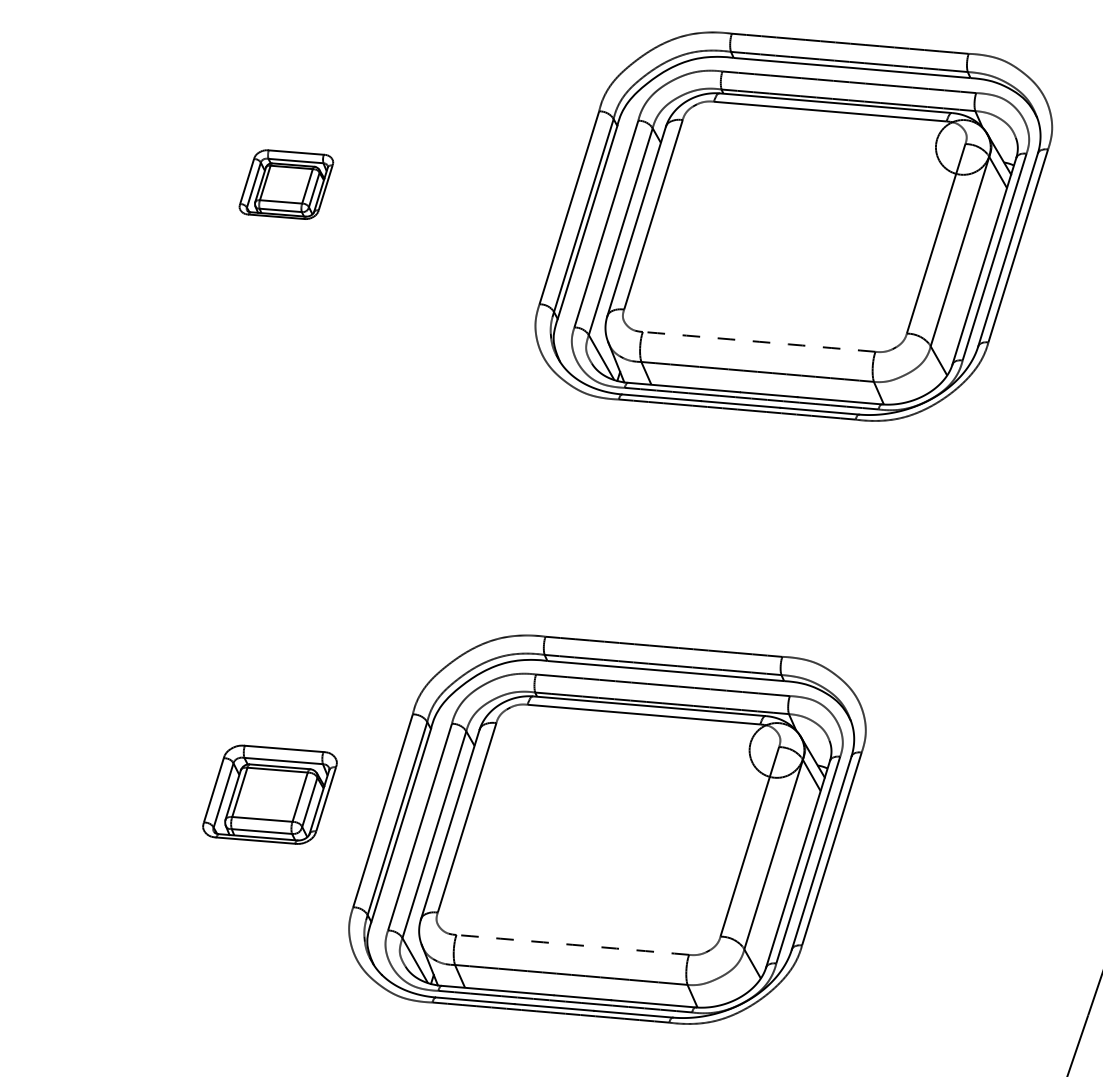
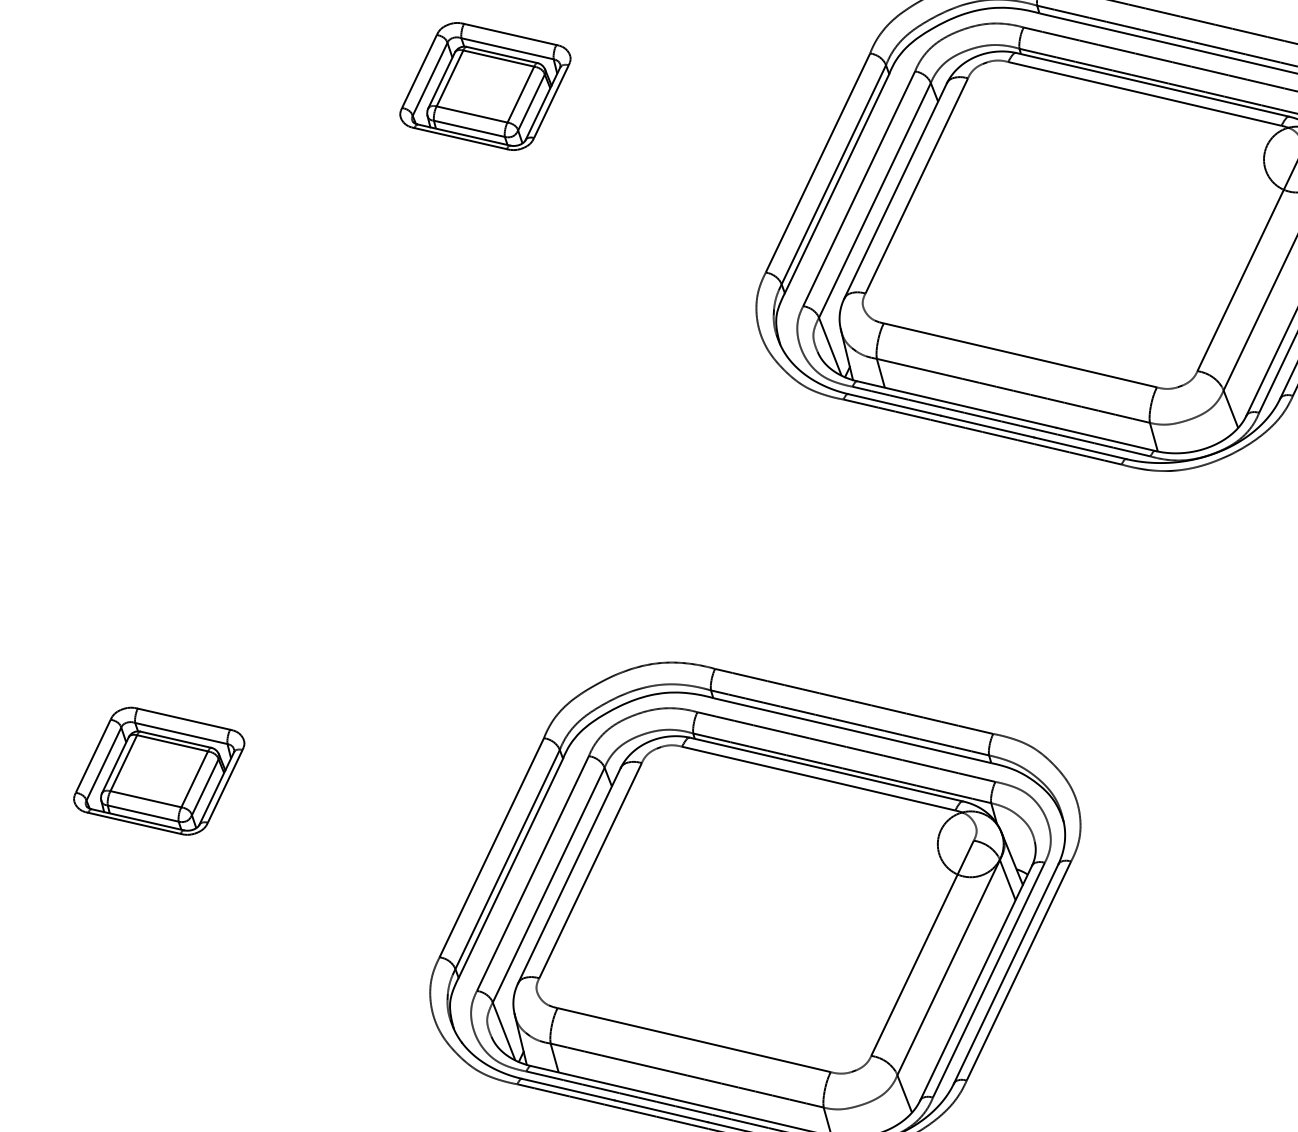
part: (286, 184) -> (485, 86), size x1.43
arc: (759, 341) -> (1020, 354), dashed -> solid
part: (269, 794) -> (158, 770), moved
arc: (572, 944) -> (693, 1039), dashed -> solid

